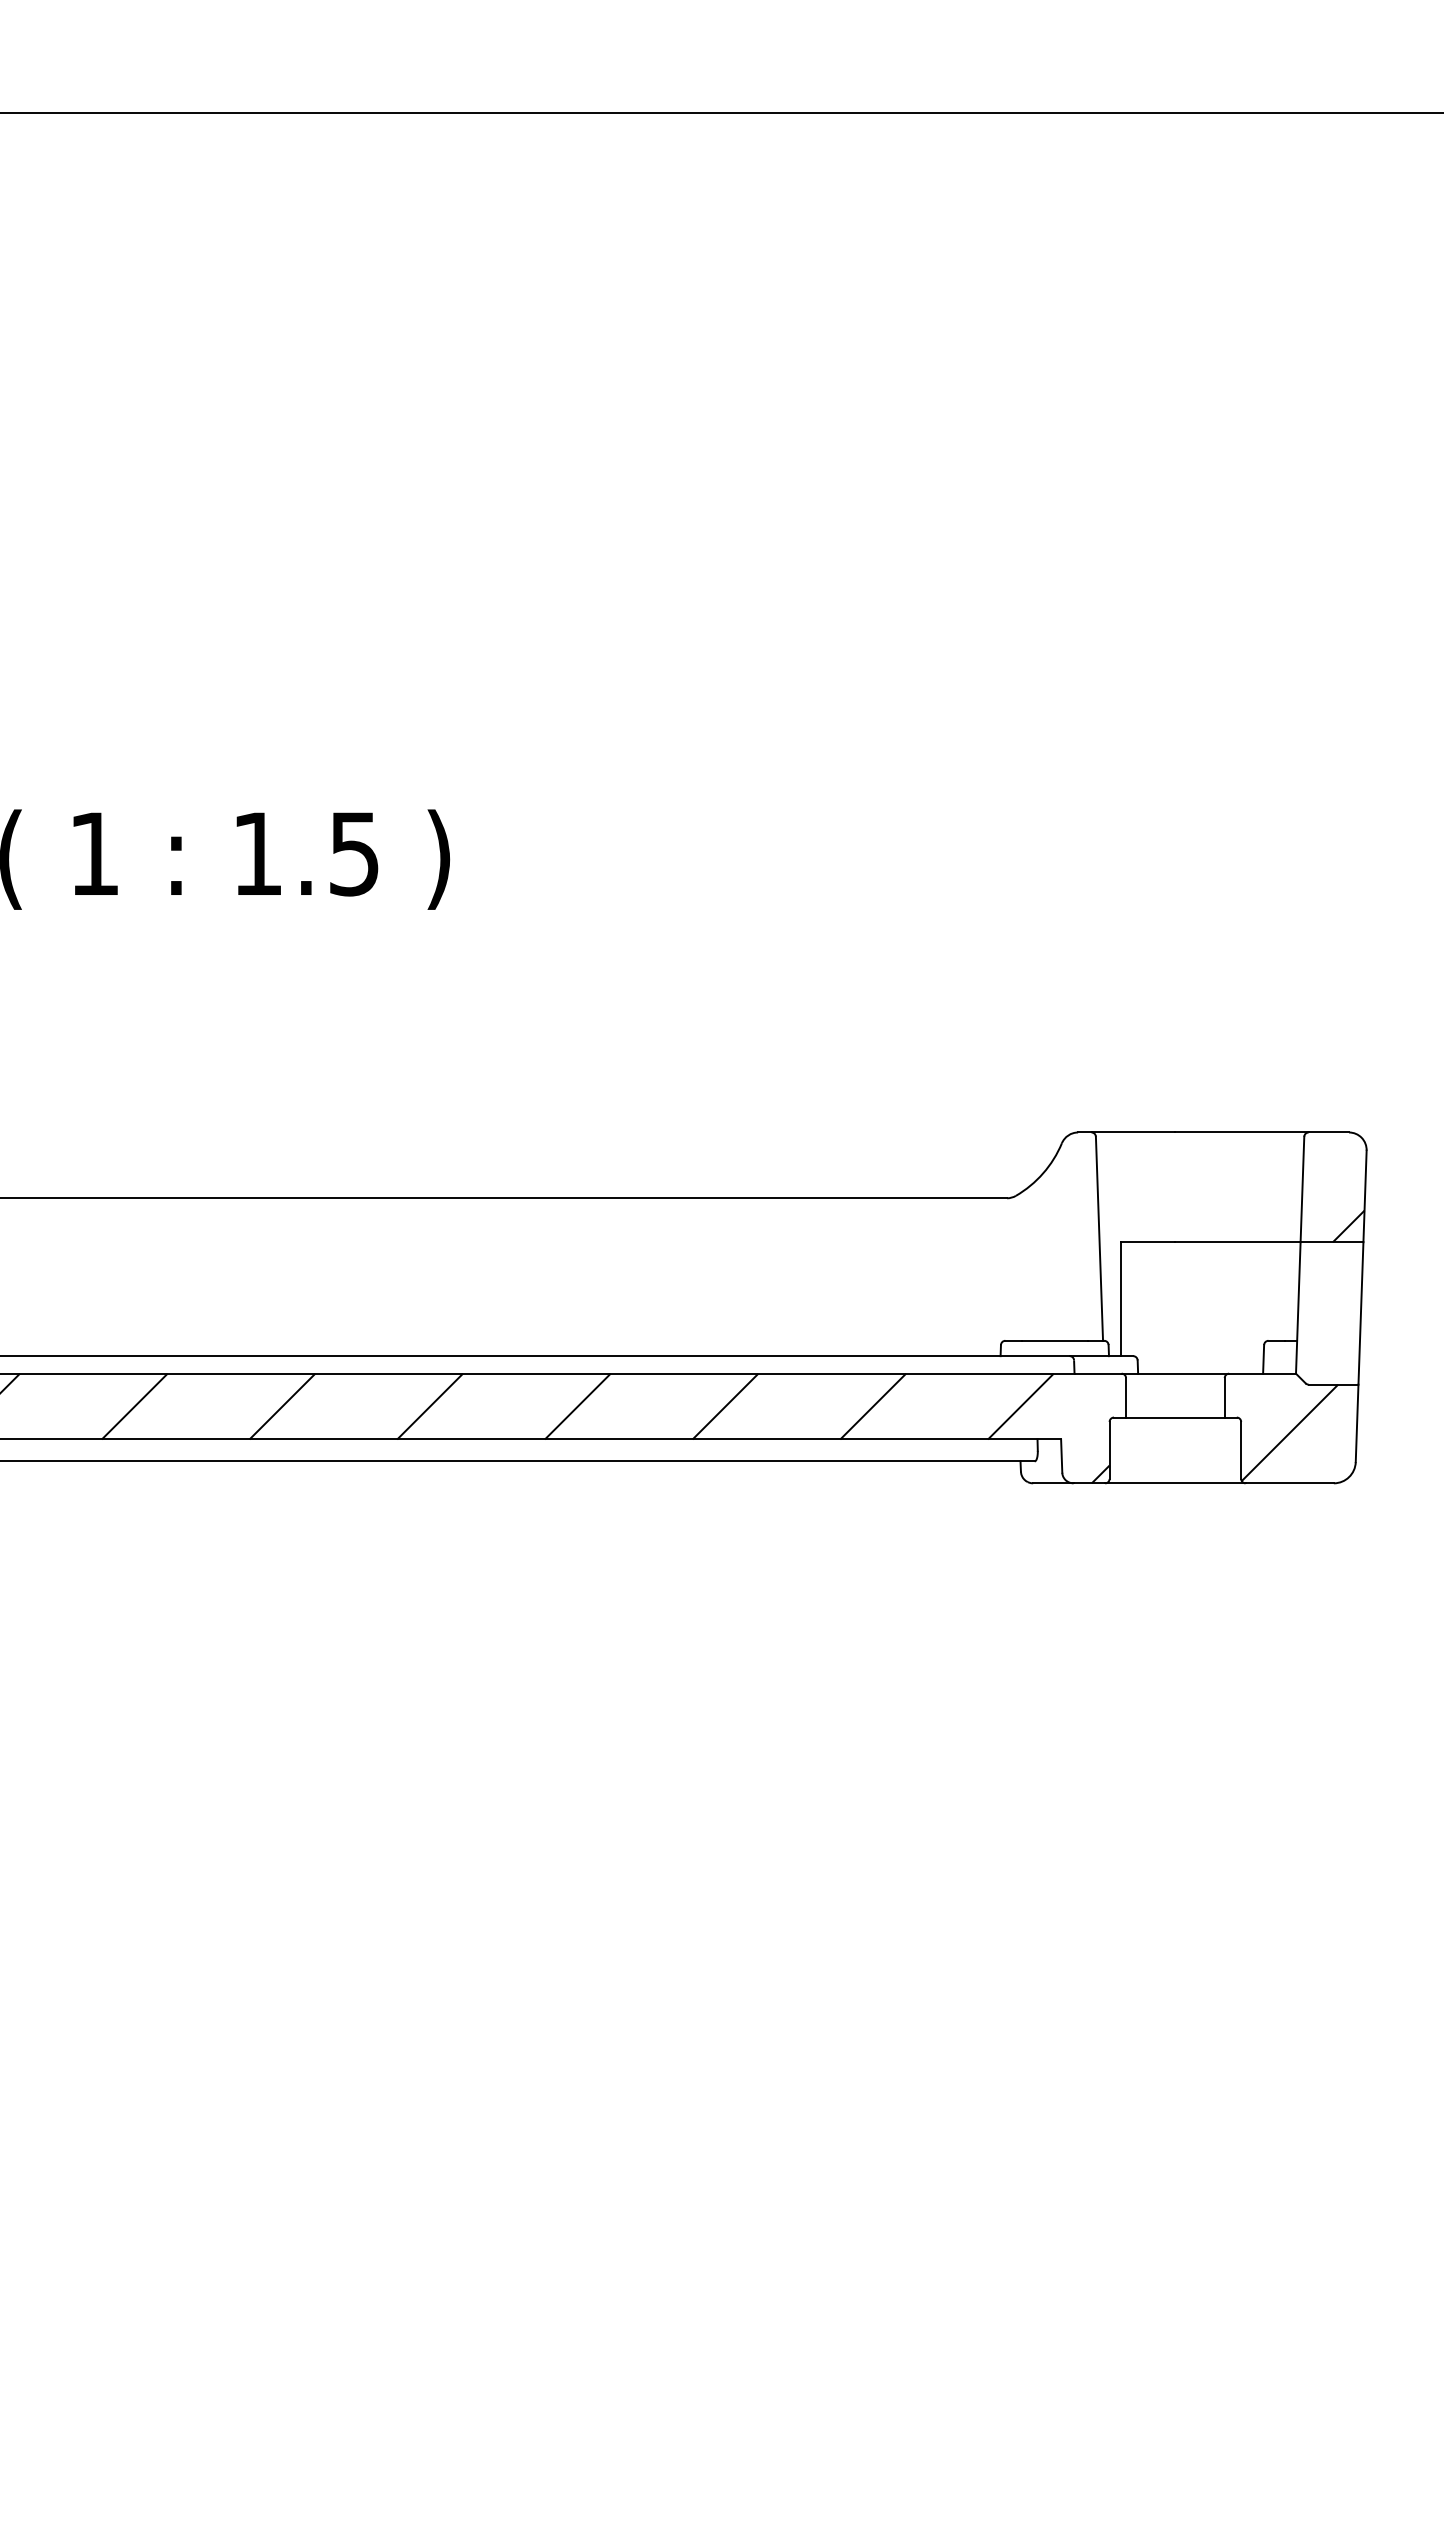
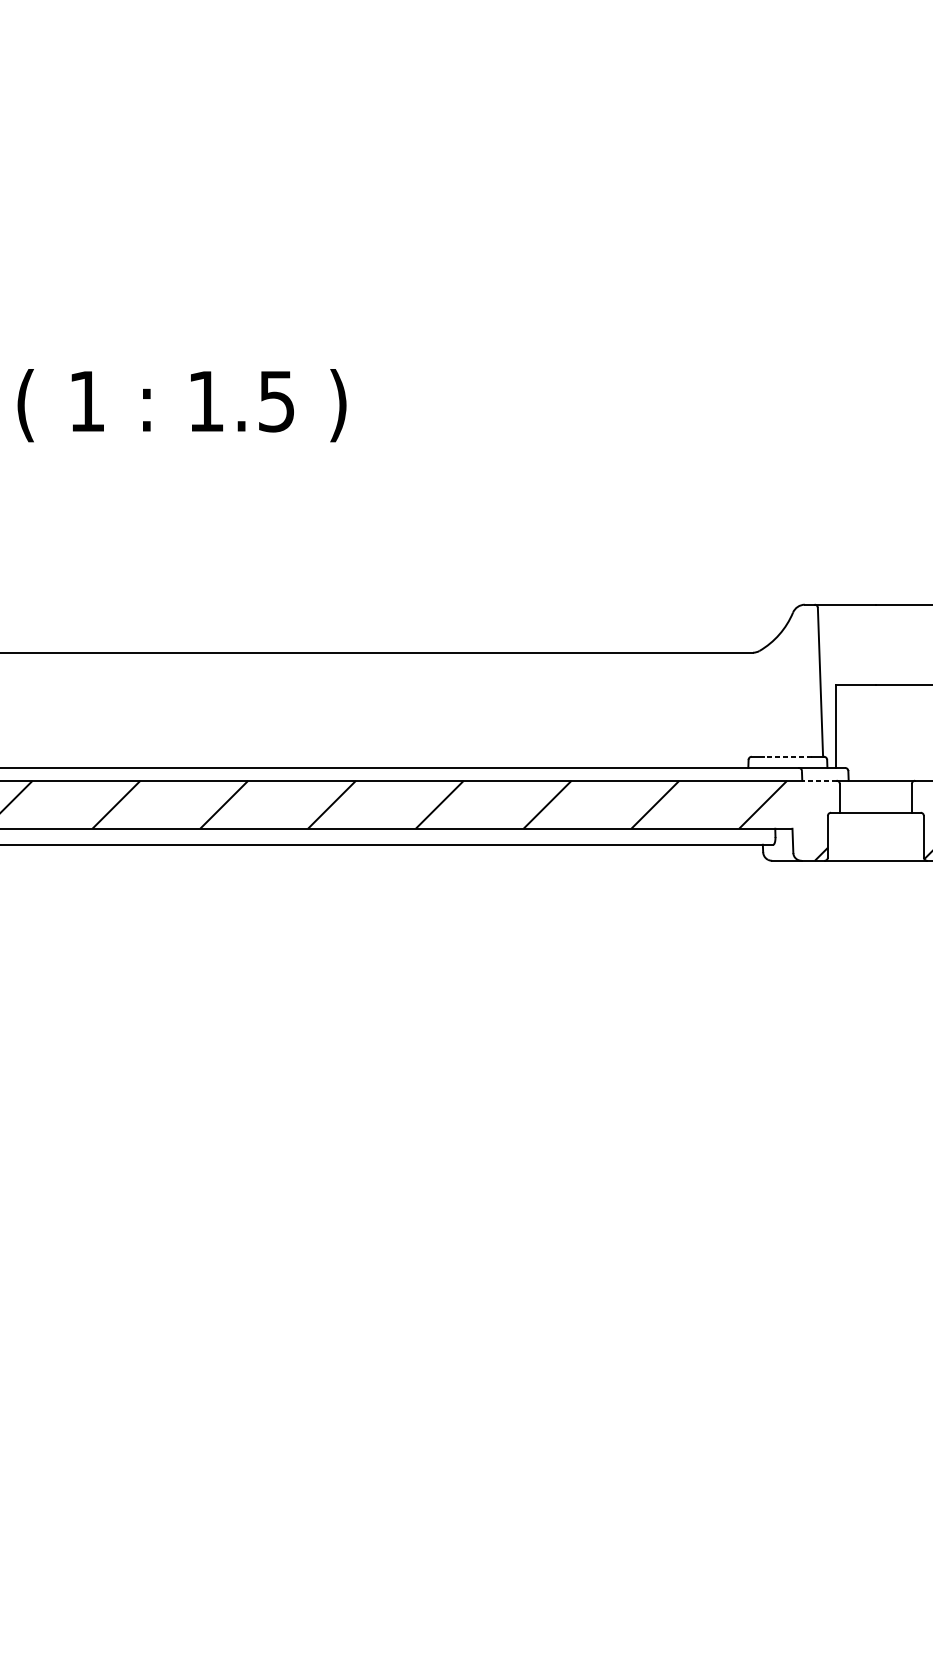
line: (1054, 1340) -> (787, 756), solid -> dashed
line: (1098, 1373) -> (819, 780), solid -> dashed

